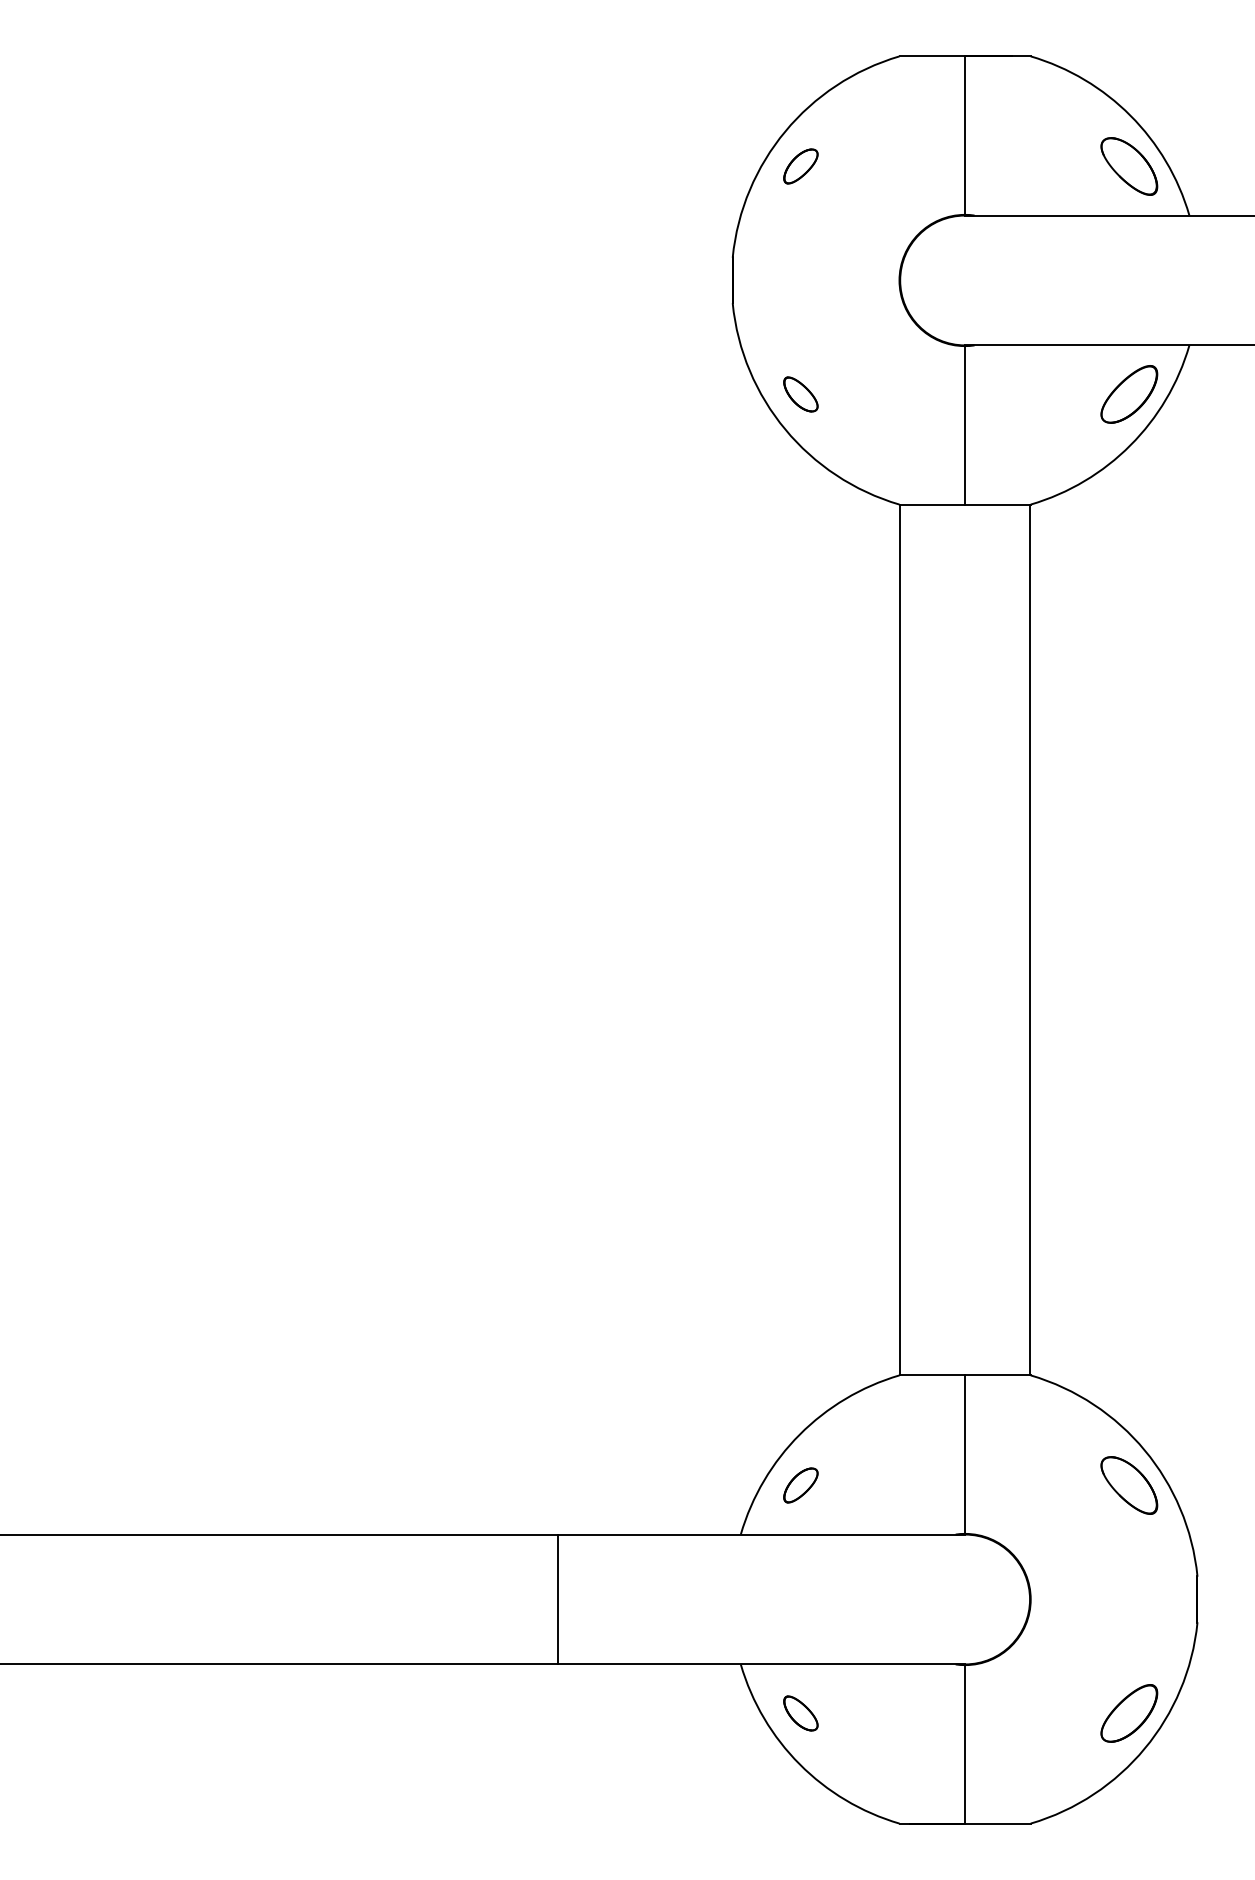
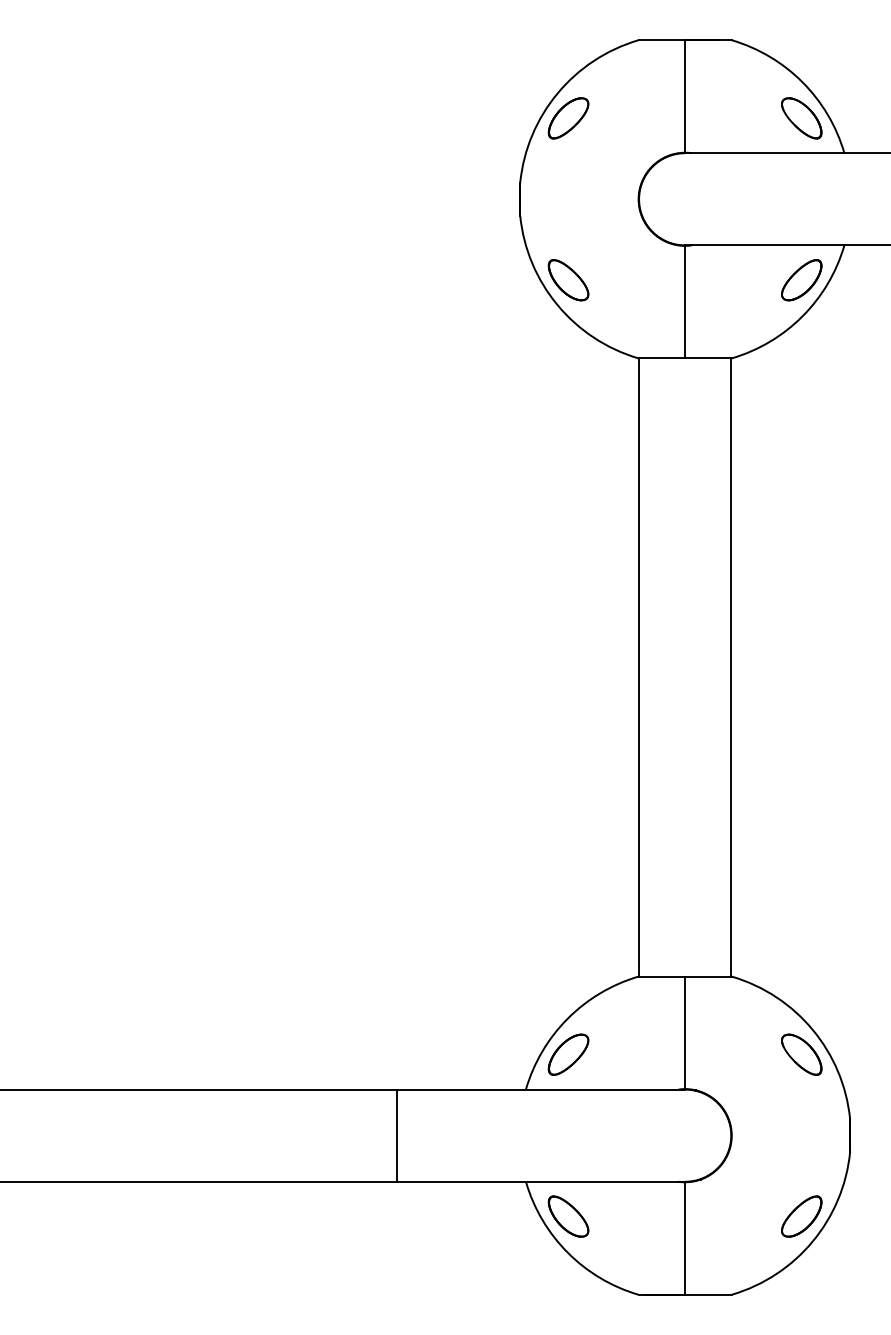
part: (800, 166) -> (568, 118), size x1.67
part: (800, 394) -> (568, 280), size x1.67
part: (800, 1485) -> (568, 1054), size x1.67
part: (800, 1713) -> (568, 1216), size x1.67

